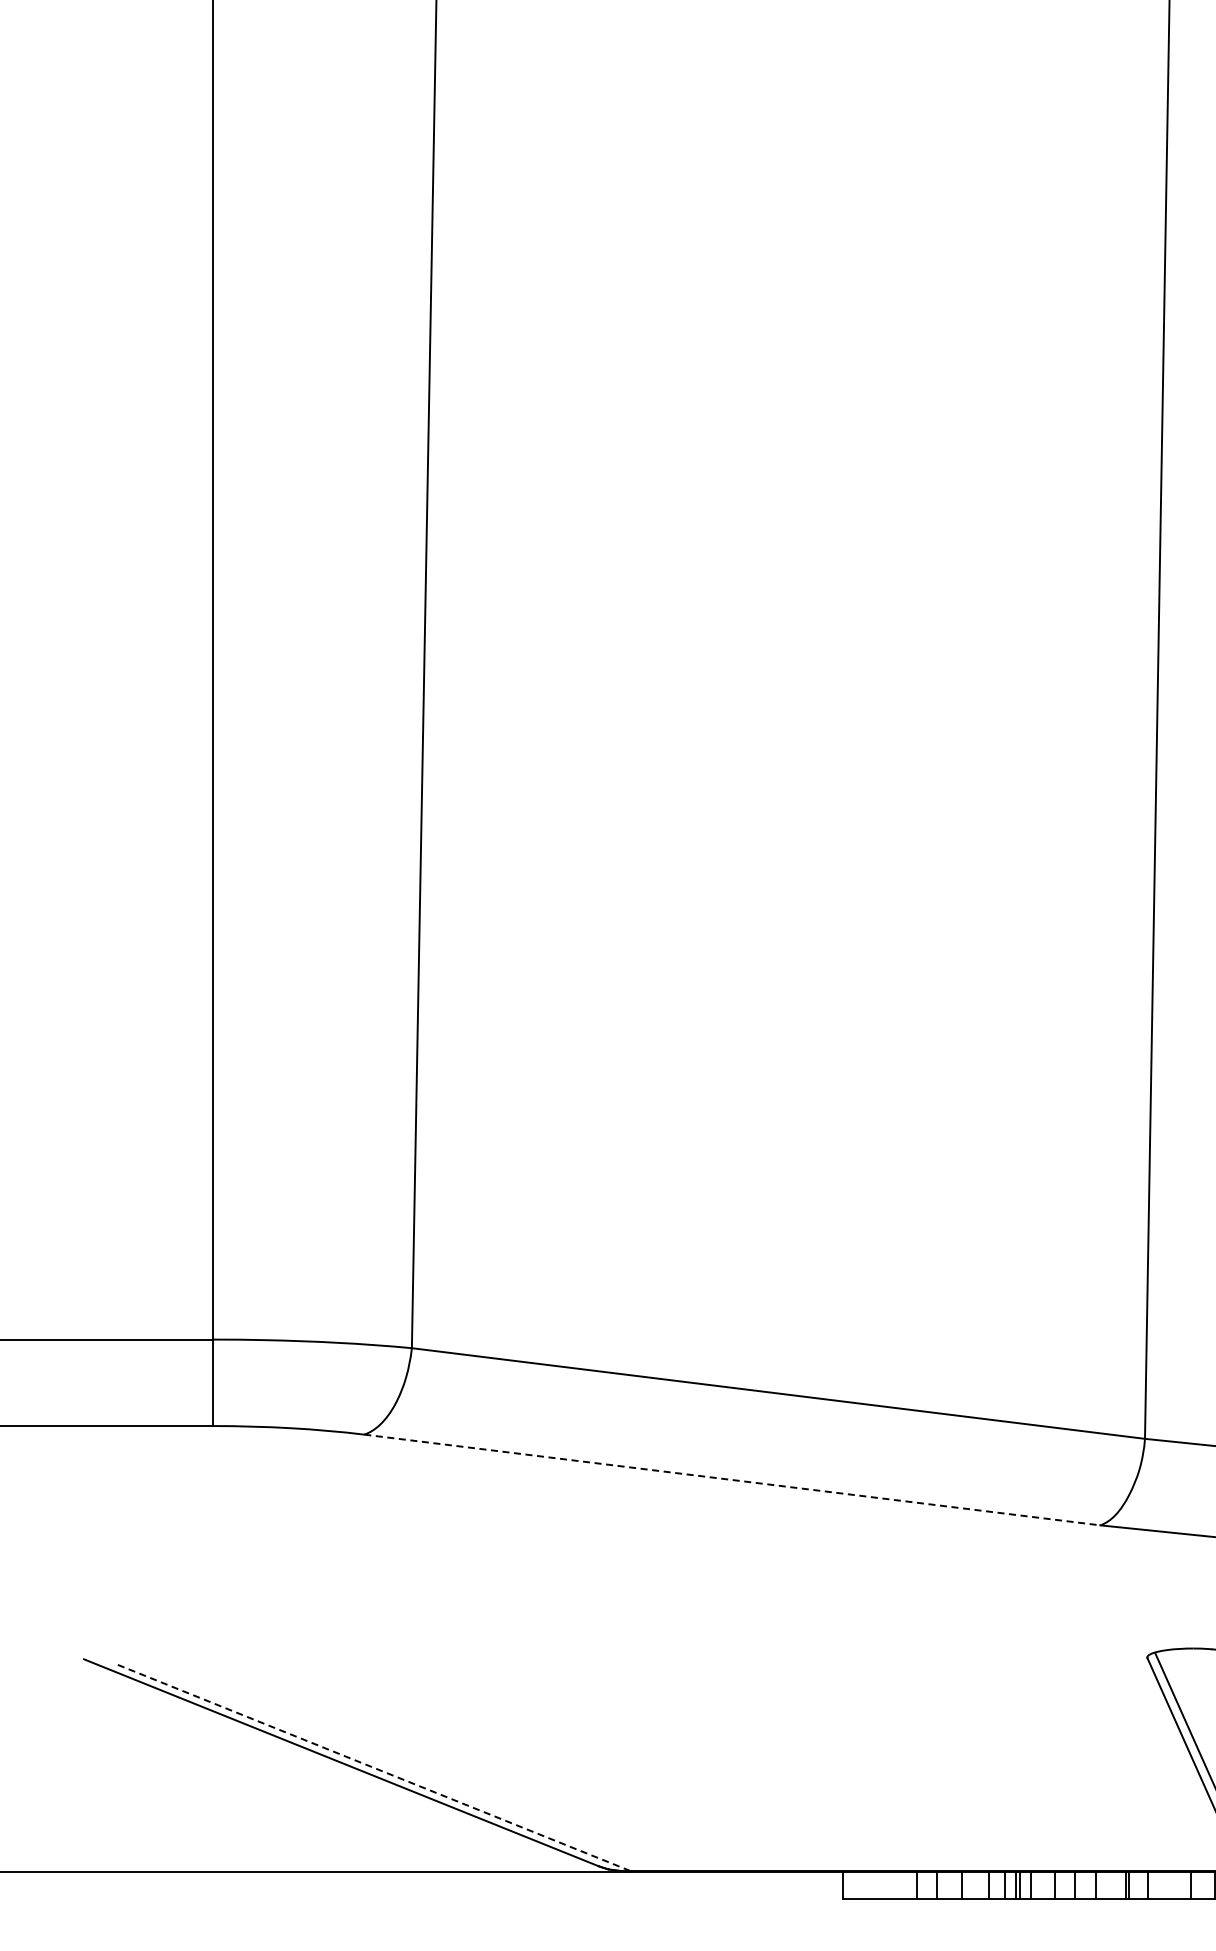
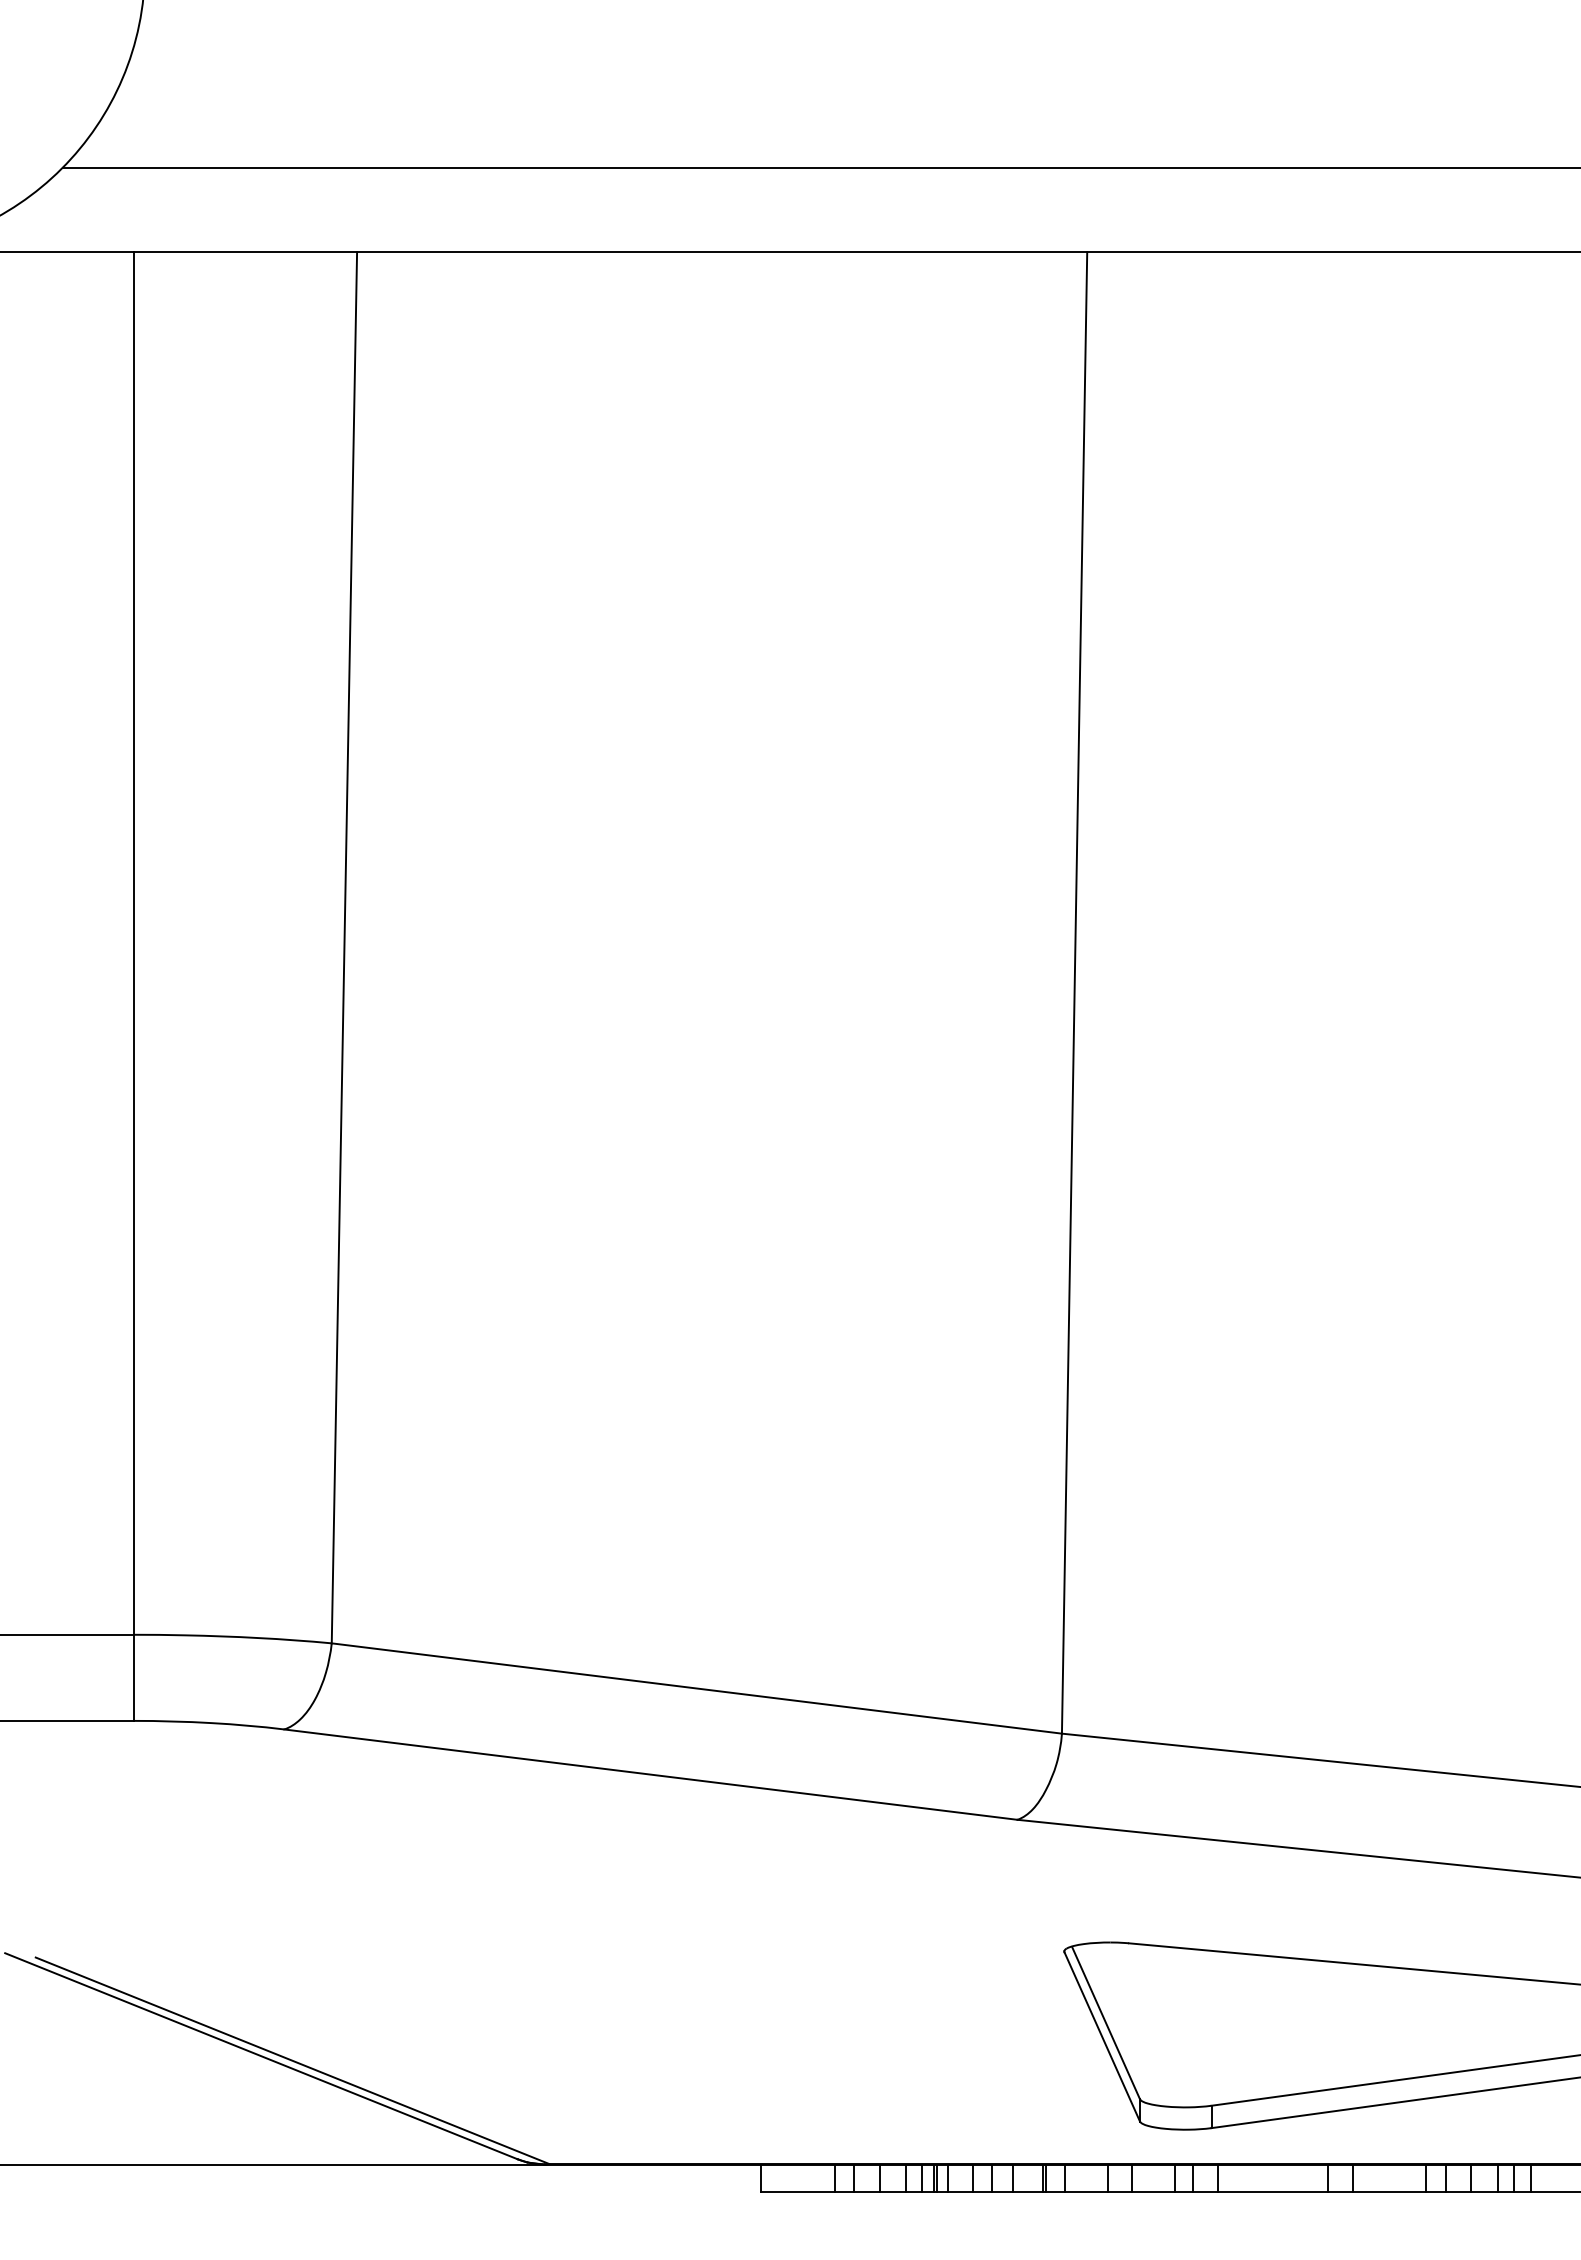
line: (732, 1479) -> (651, 1774), dashed -> solid
line: (372, 1767) -> (292, 2060), dashed -> solid

